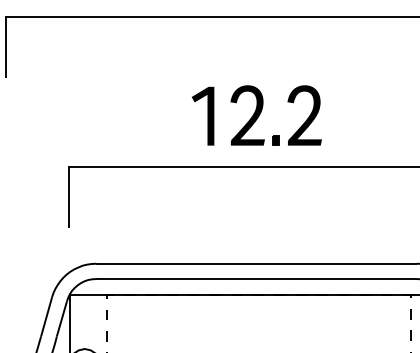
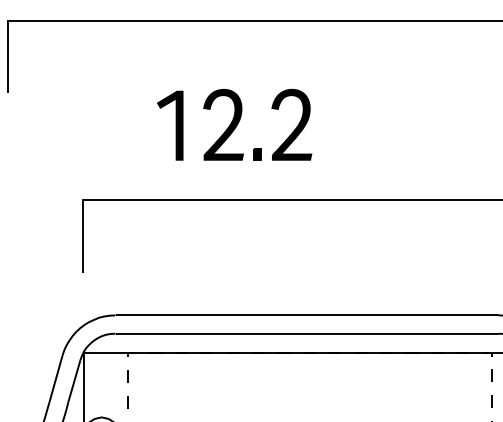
part: (256, 115) -> (234, 124), moved

